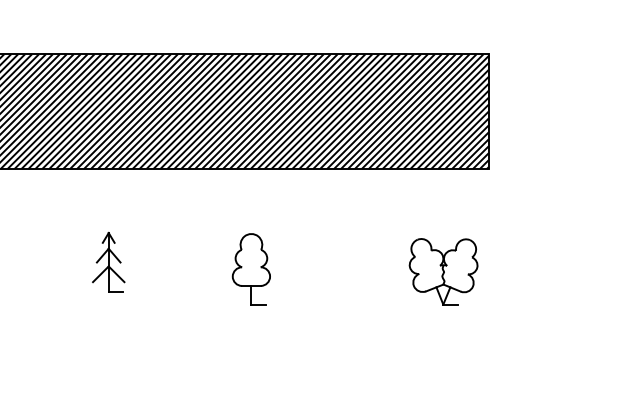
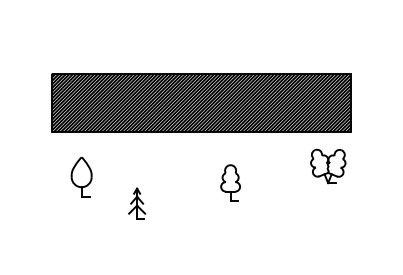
part: (109, 262) -> (137, 203), moved
part: (444, 271) -> (328, 166), moved

